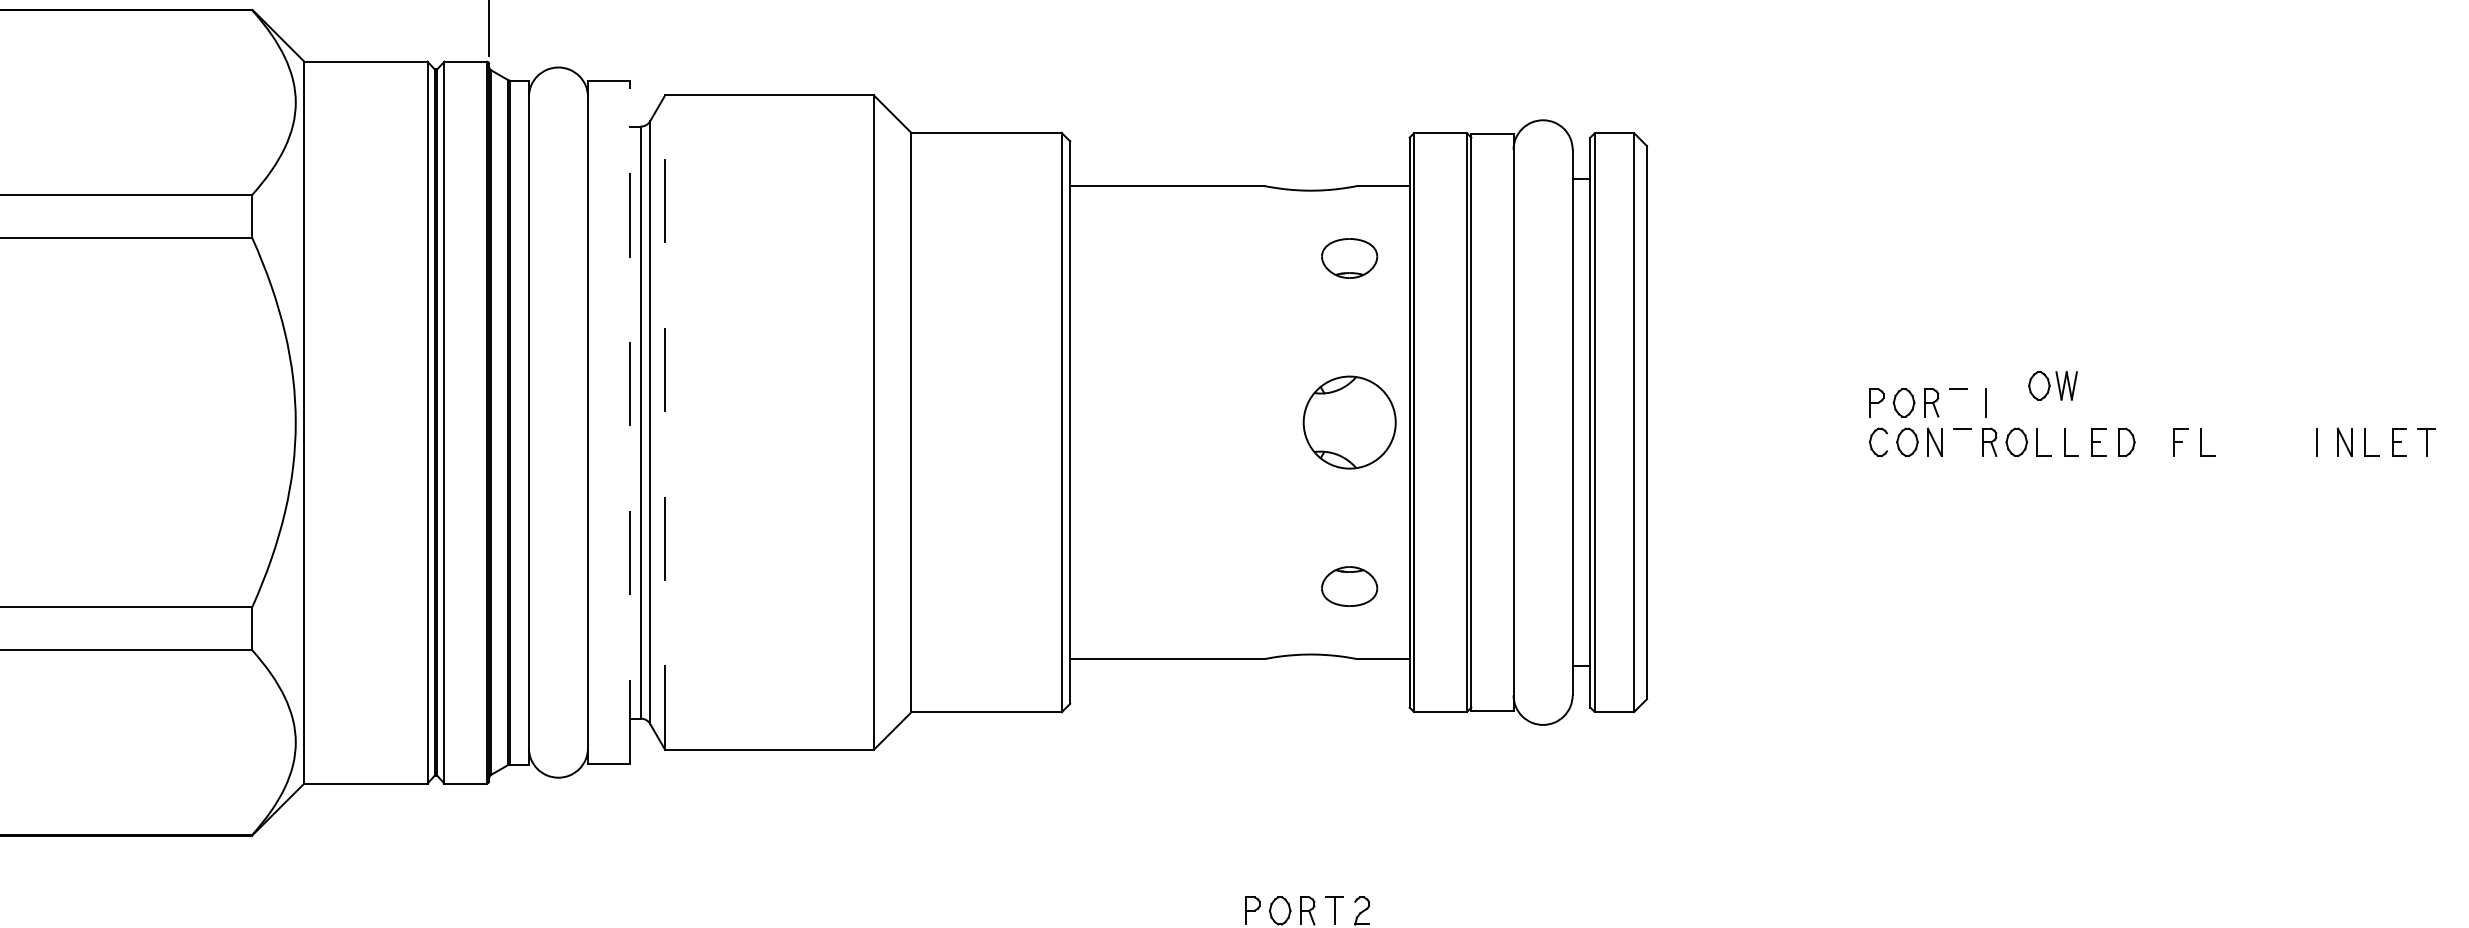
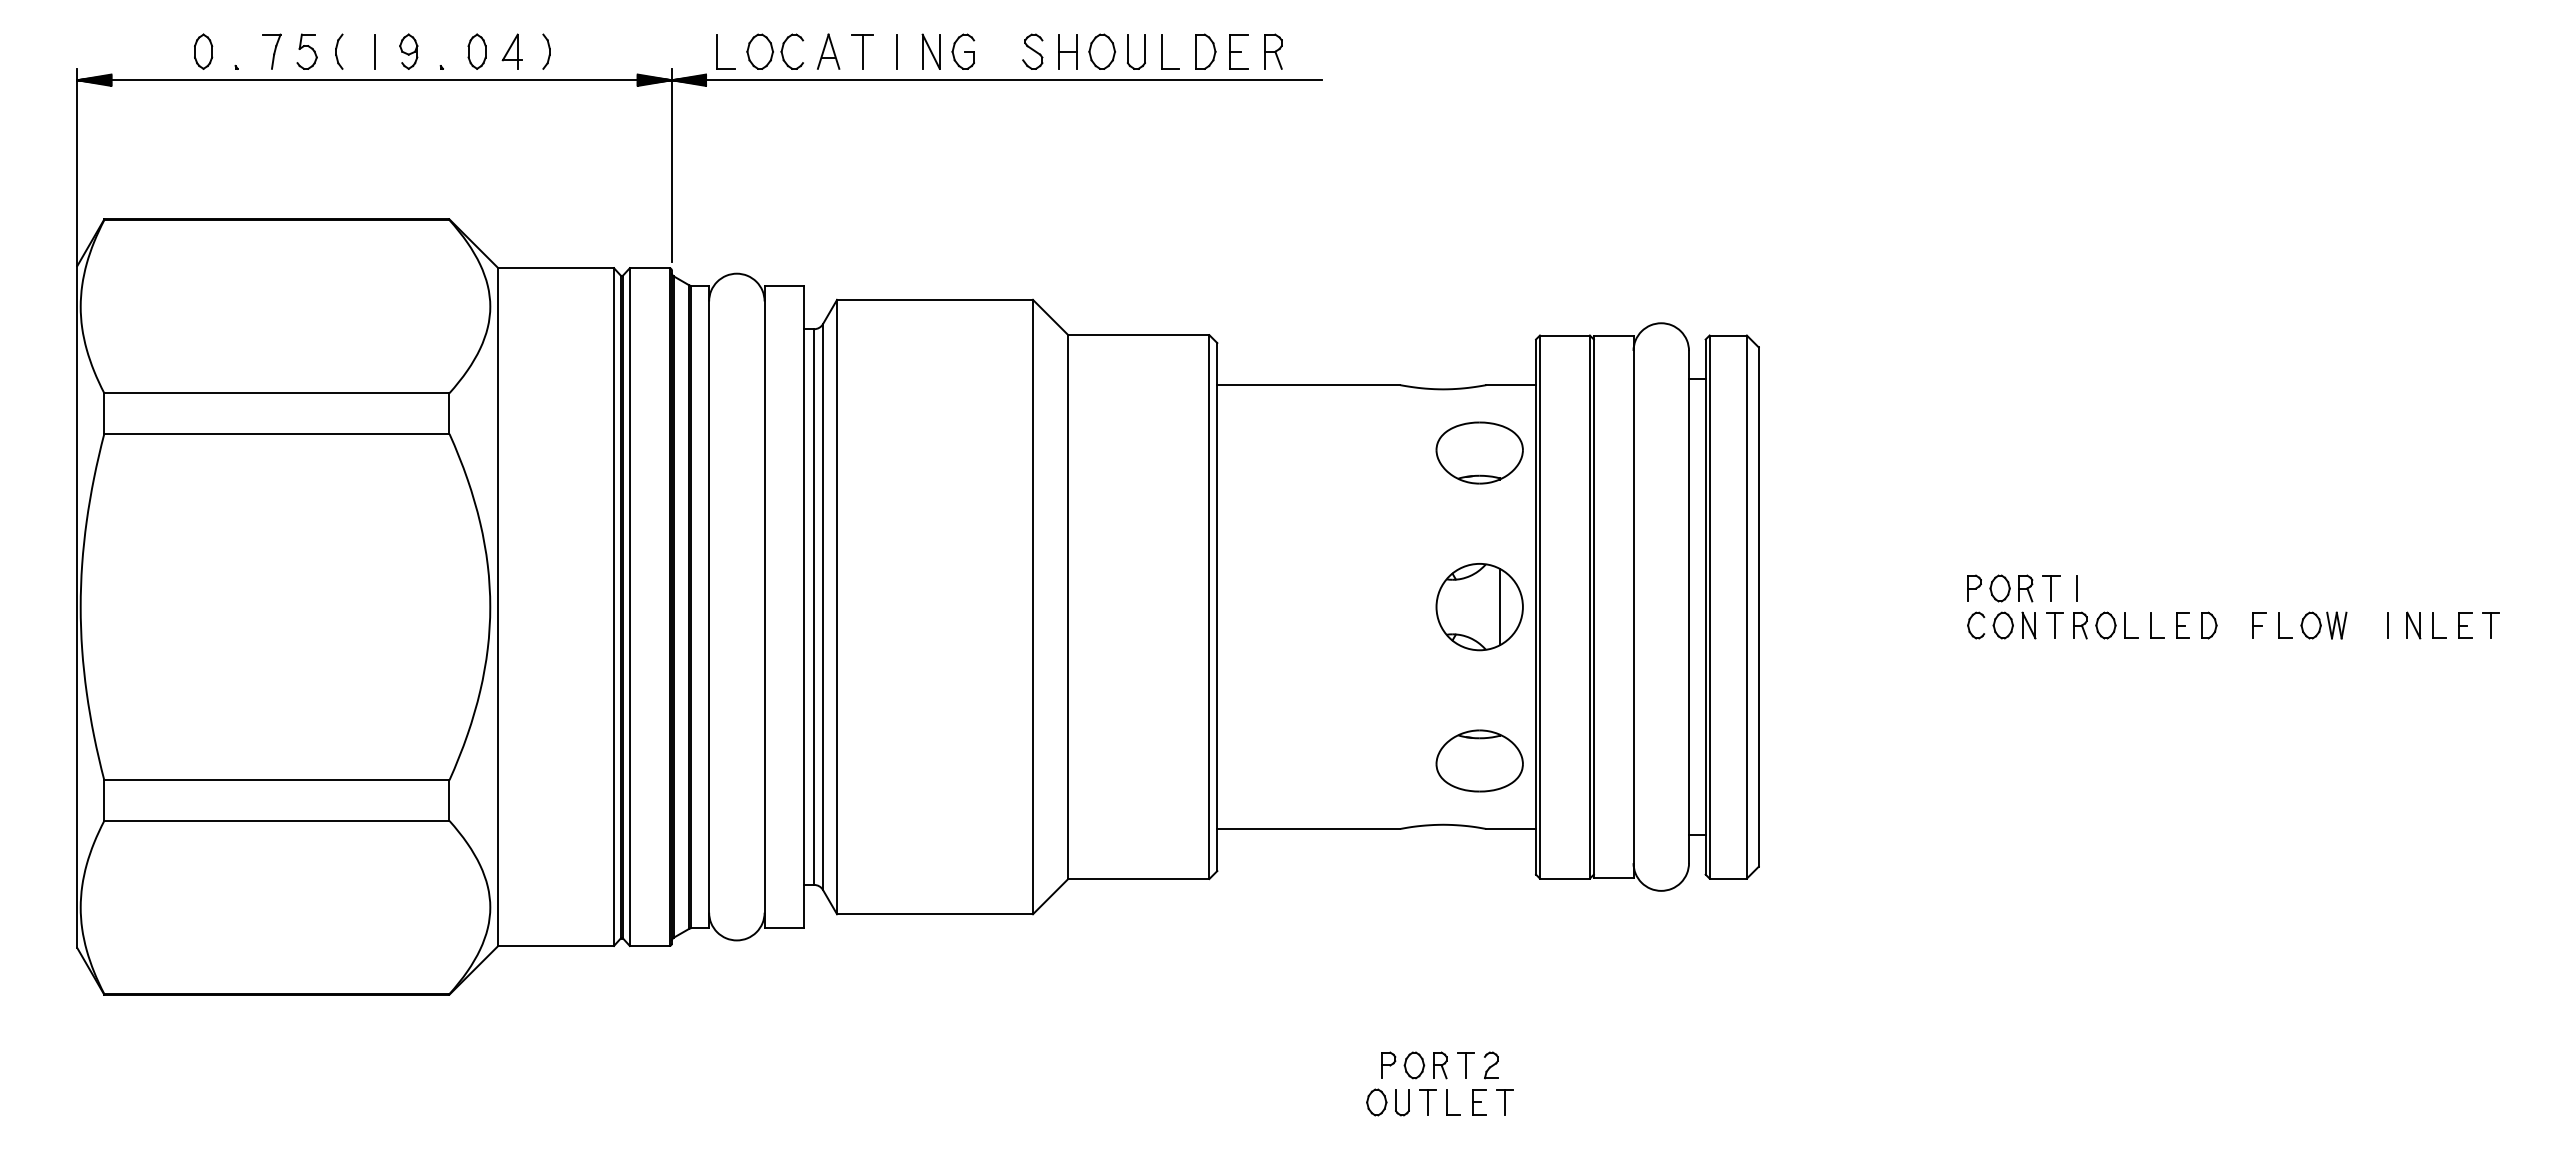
part: (1349, 257) -> (1479, 452), size x1.67
part: (2052, 385) -> (2323, 625), moved
line: (1958, 402) -> (2051, 588), added
line: (665, 421) -> (837, 606), dashed -> solid
line: (1370, 421) -> (1499, 606), added
line: (630, 423) -> (804, 607), dashed -> solid
line: (1961, 442) -> (2054, 625), added
part: (1349, 586) -> (1479, 760), size x1.67

